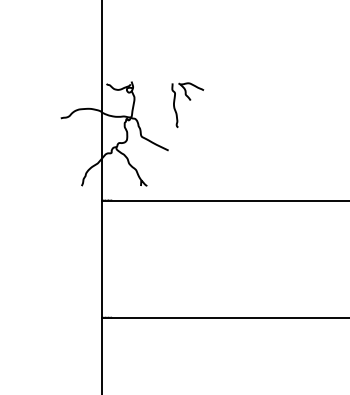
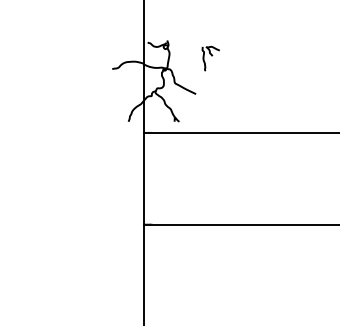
part: (187, 104) -> (210, 58), size x0.7

